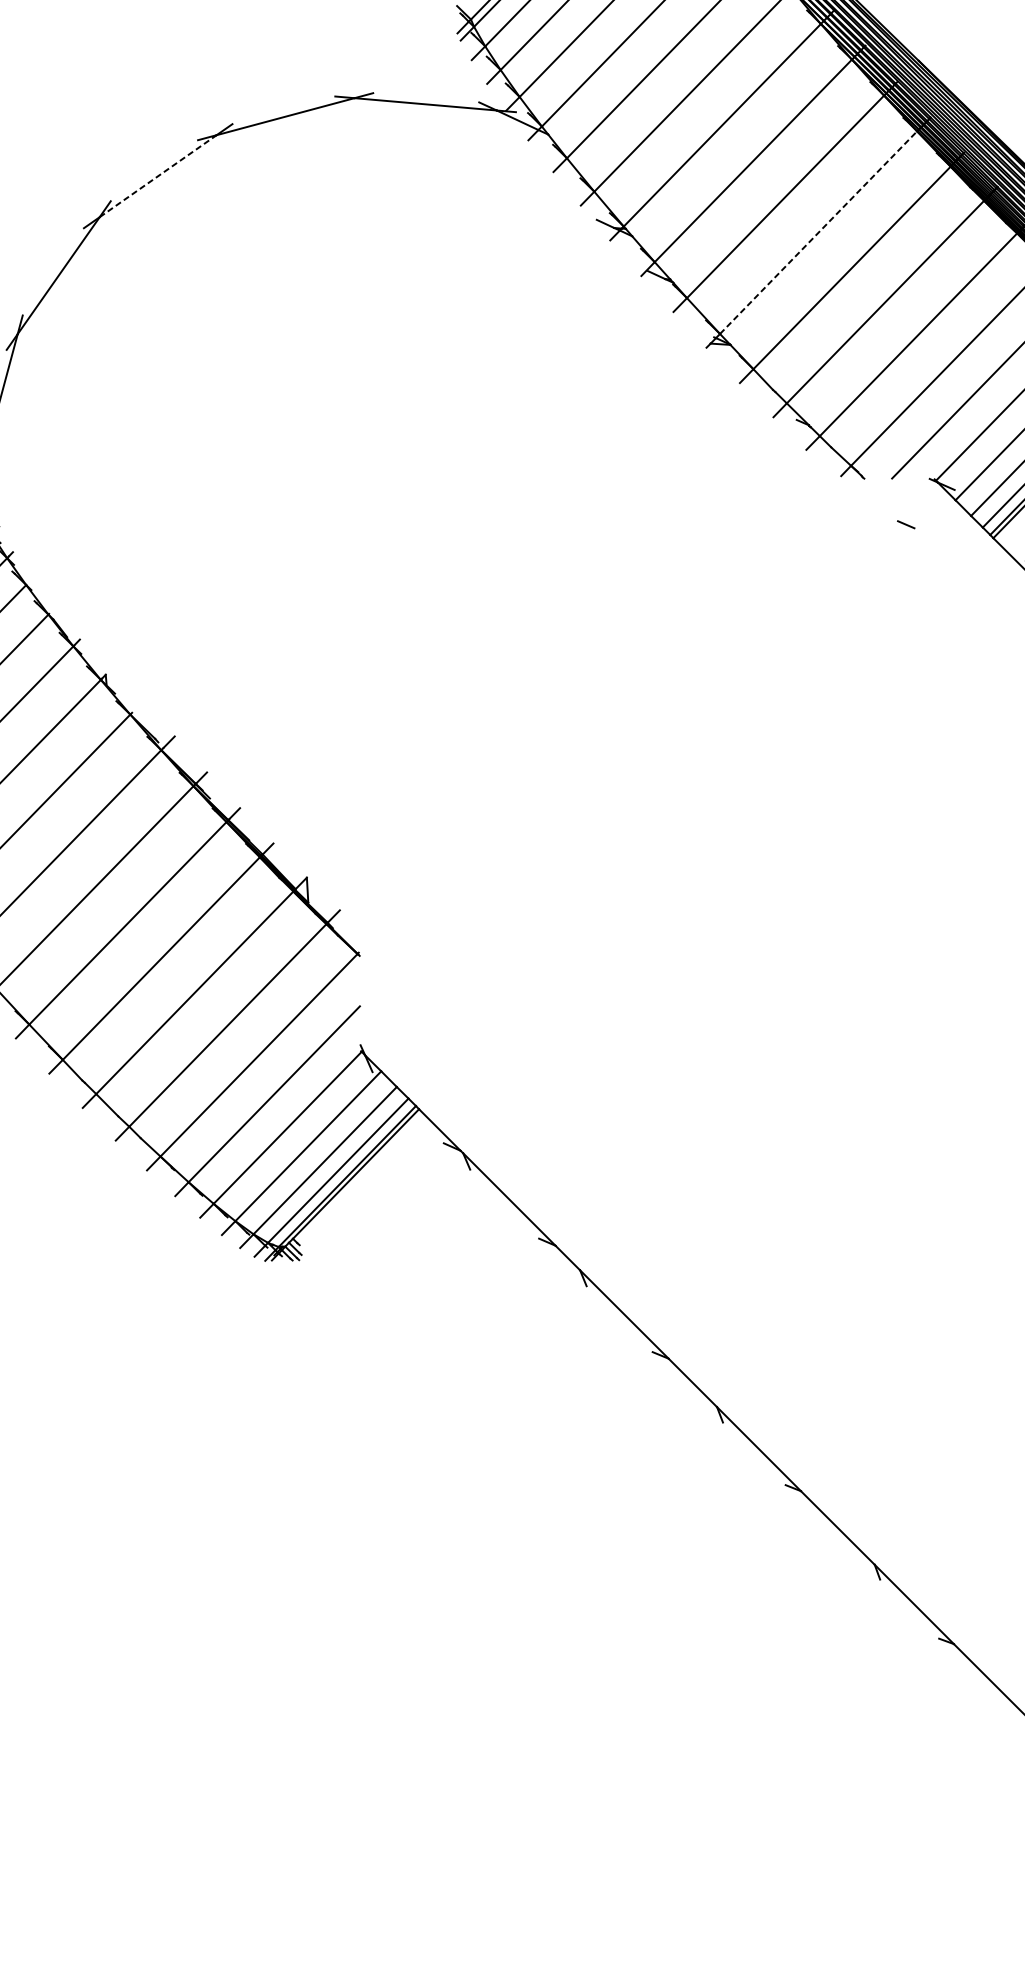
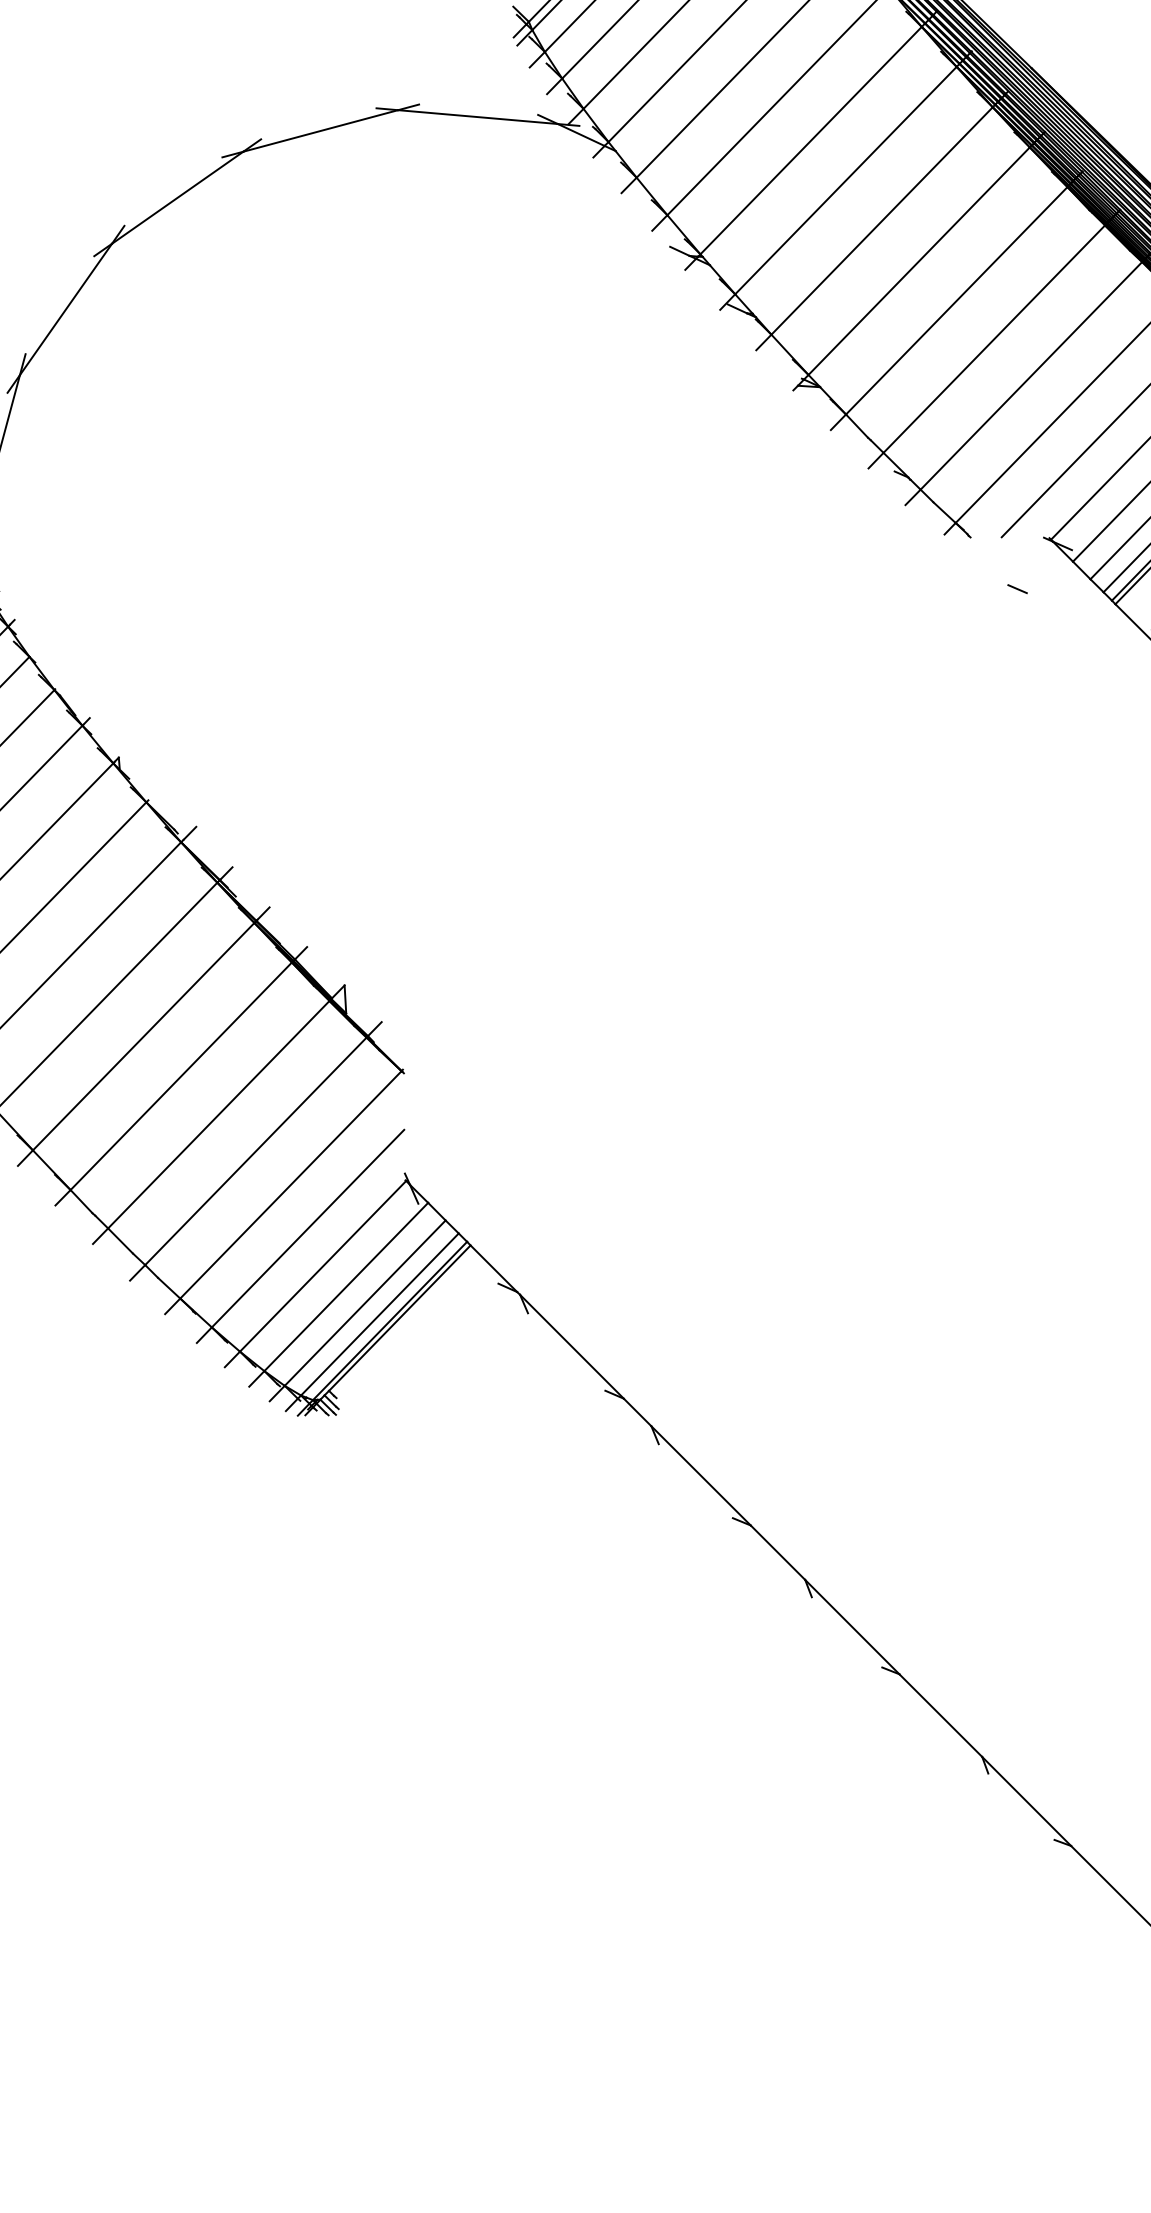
line: (158, 175) -> (178, 197), dashed -> solid
line: (818, 232) -> (919, 261), dashed -> solid

